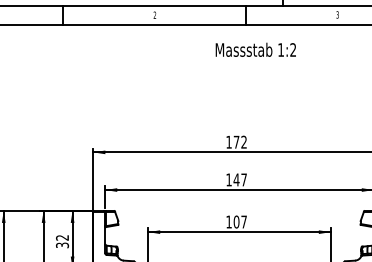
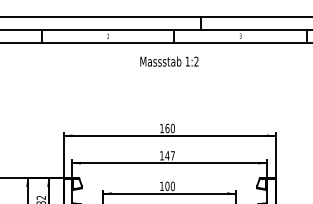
text: (255, 49) -> (169, 61), moved
text: (239, 142) -> (169, 128), 172 -> 160
text: (243, 220) -> (172, 185), 107 -> 100

